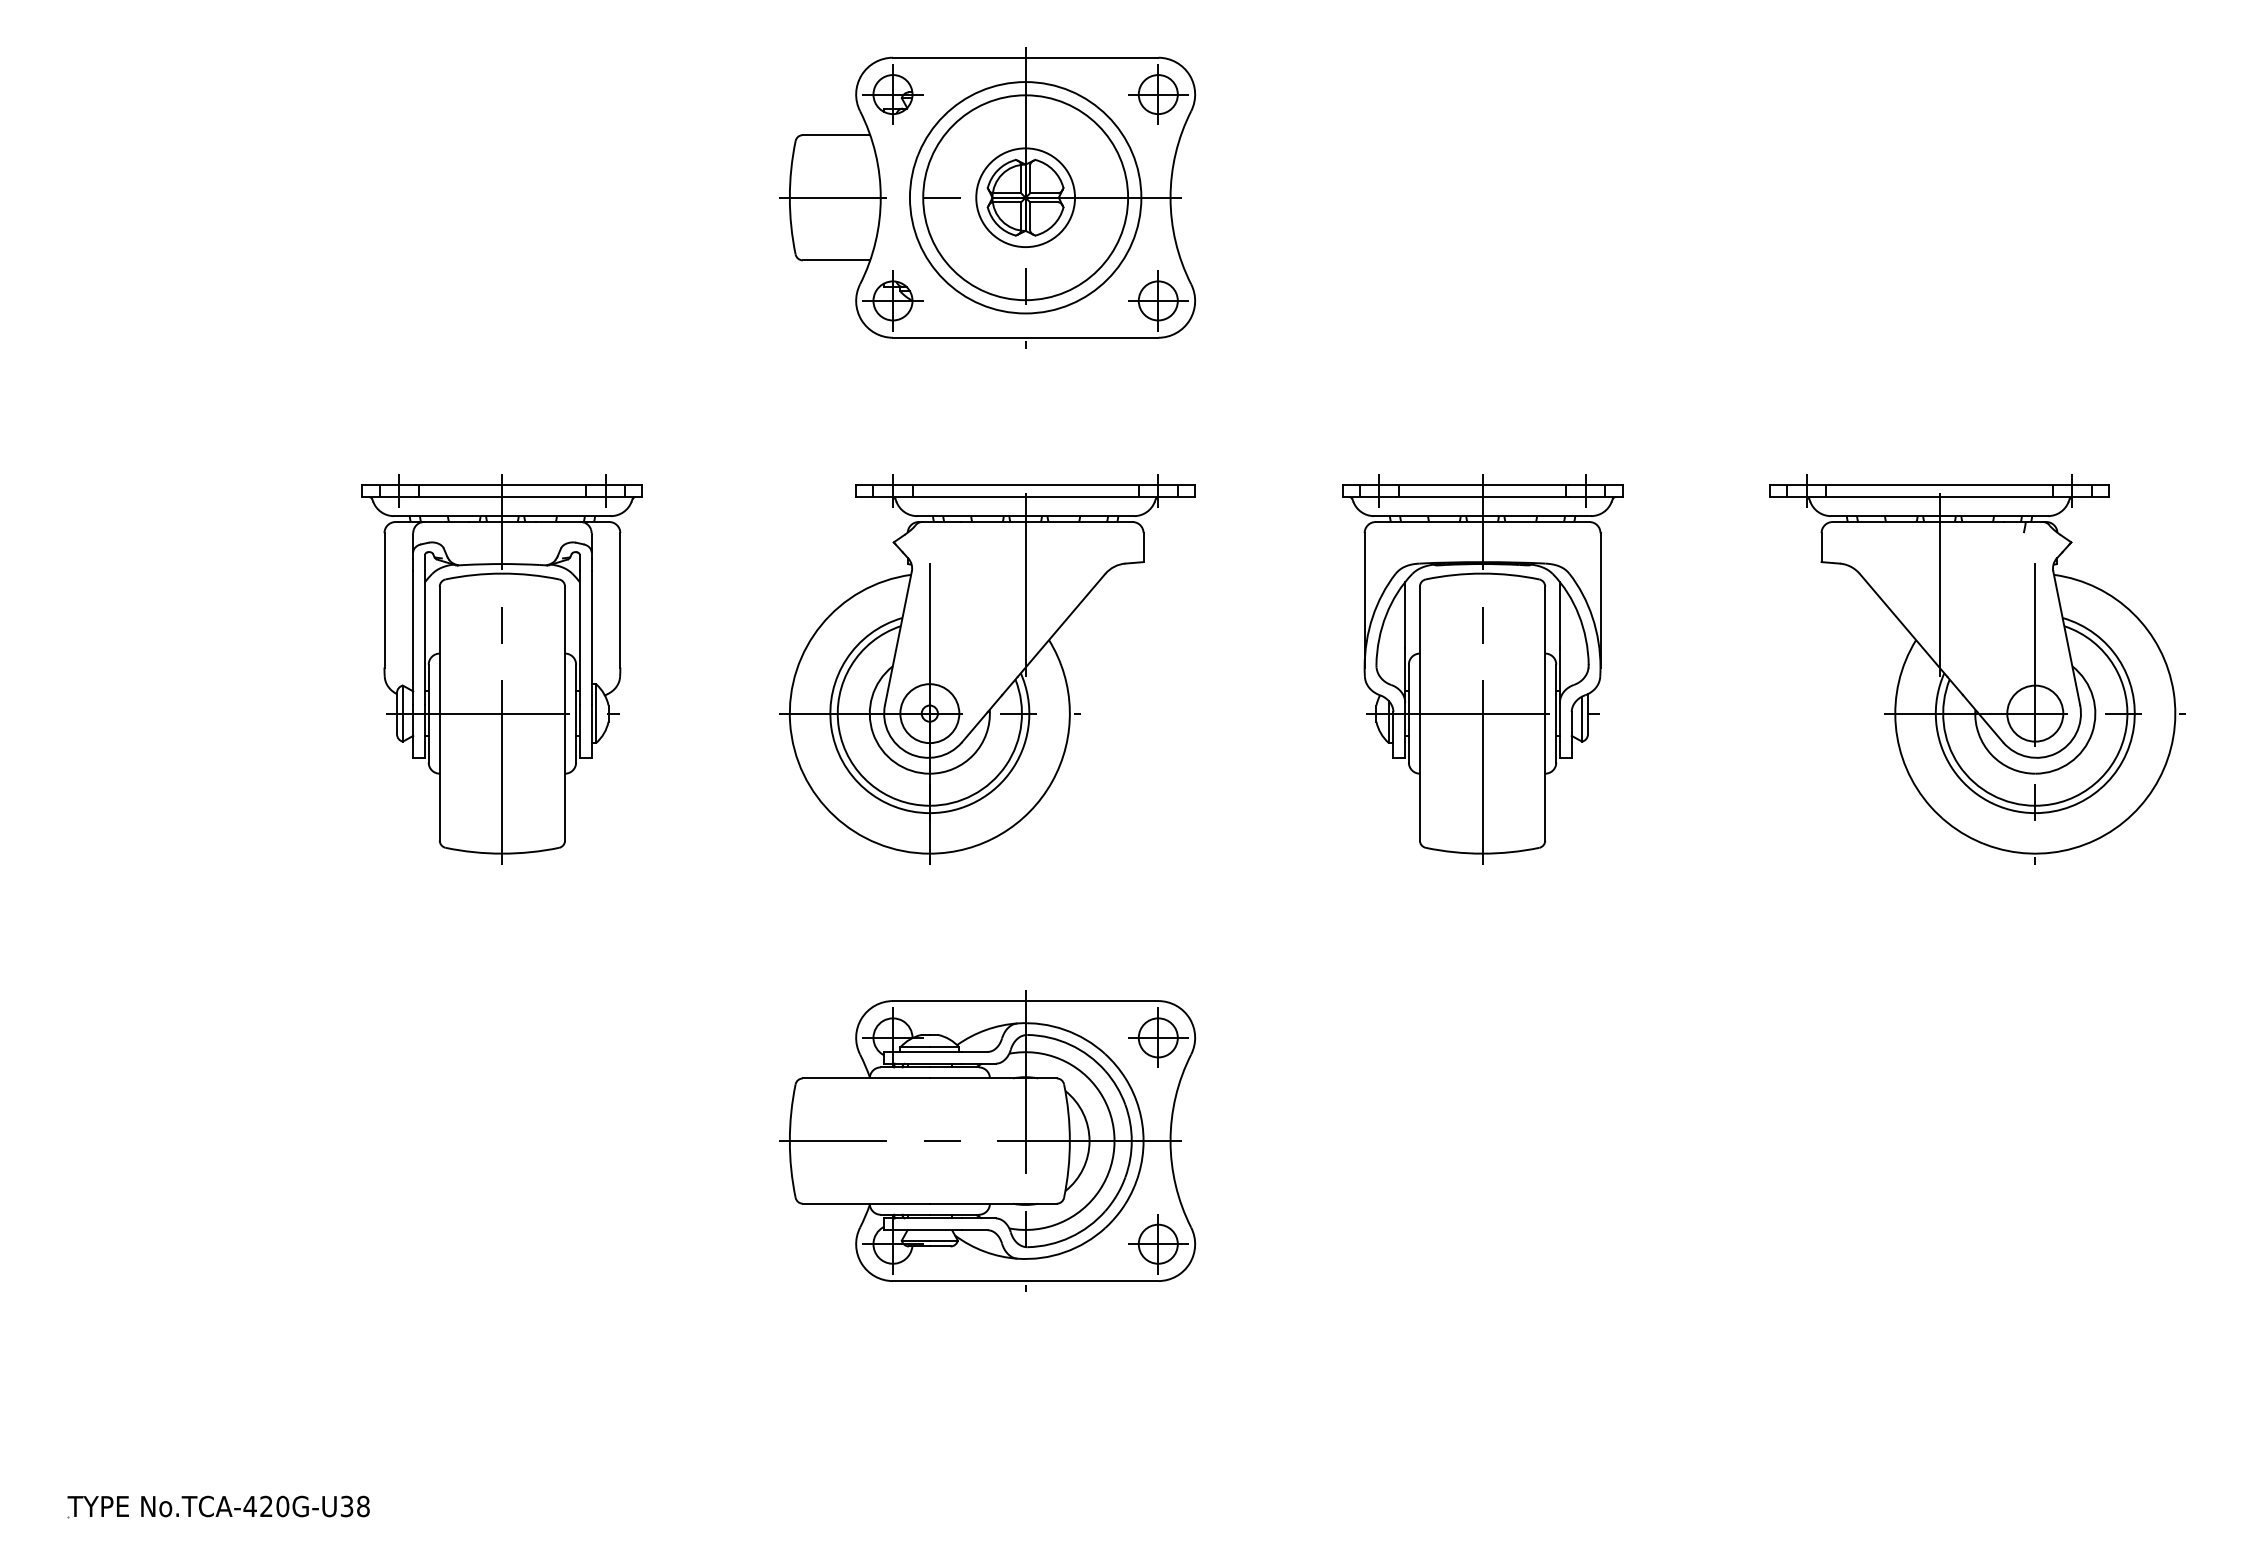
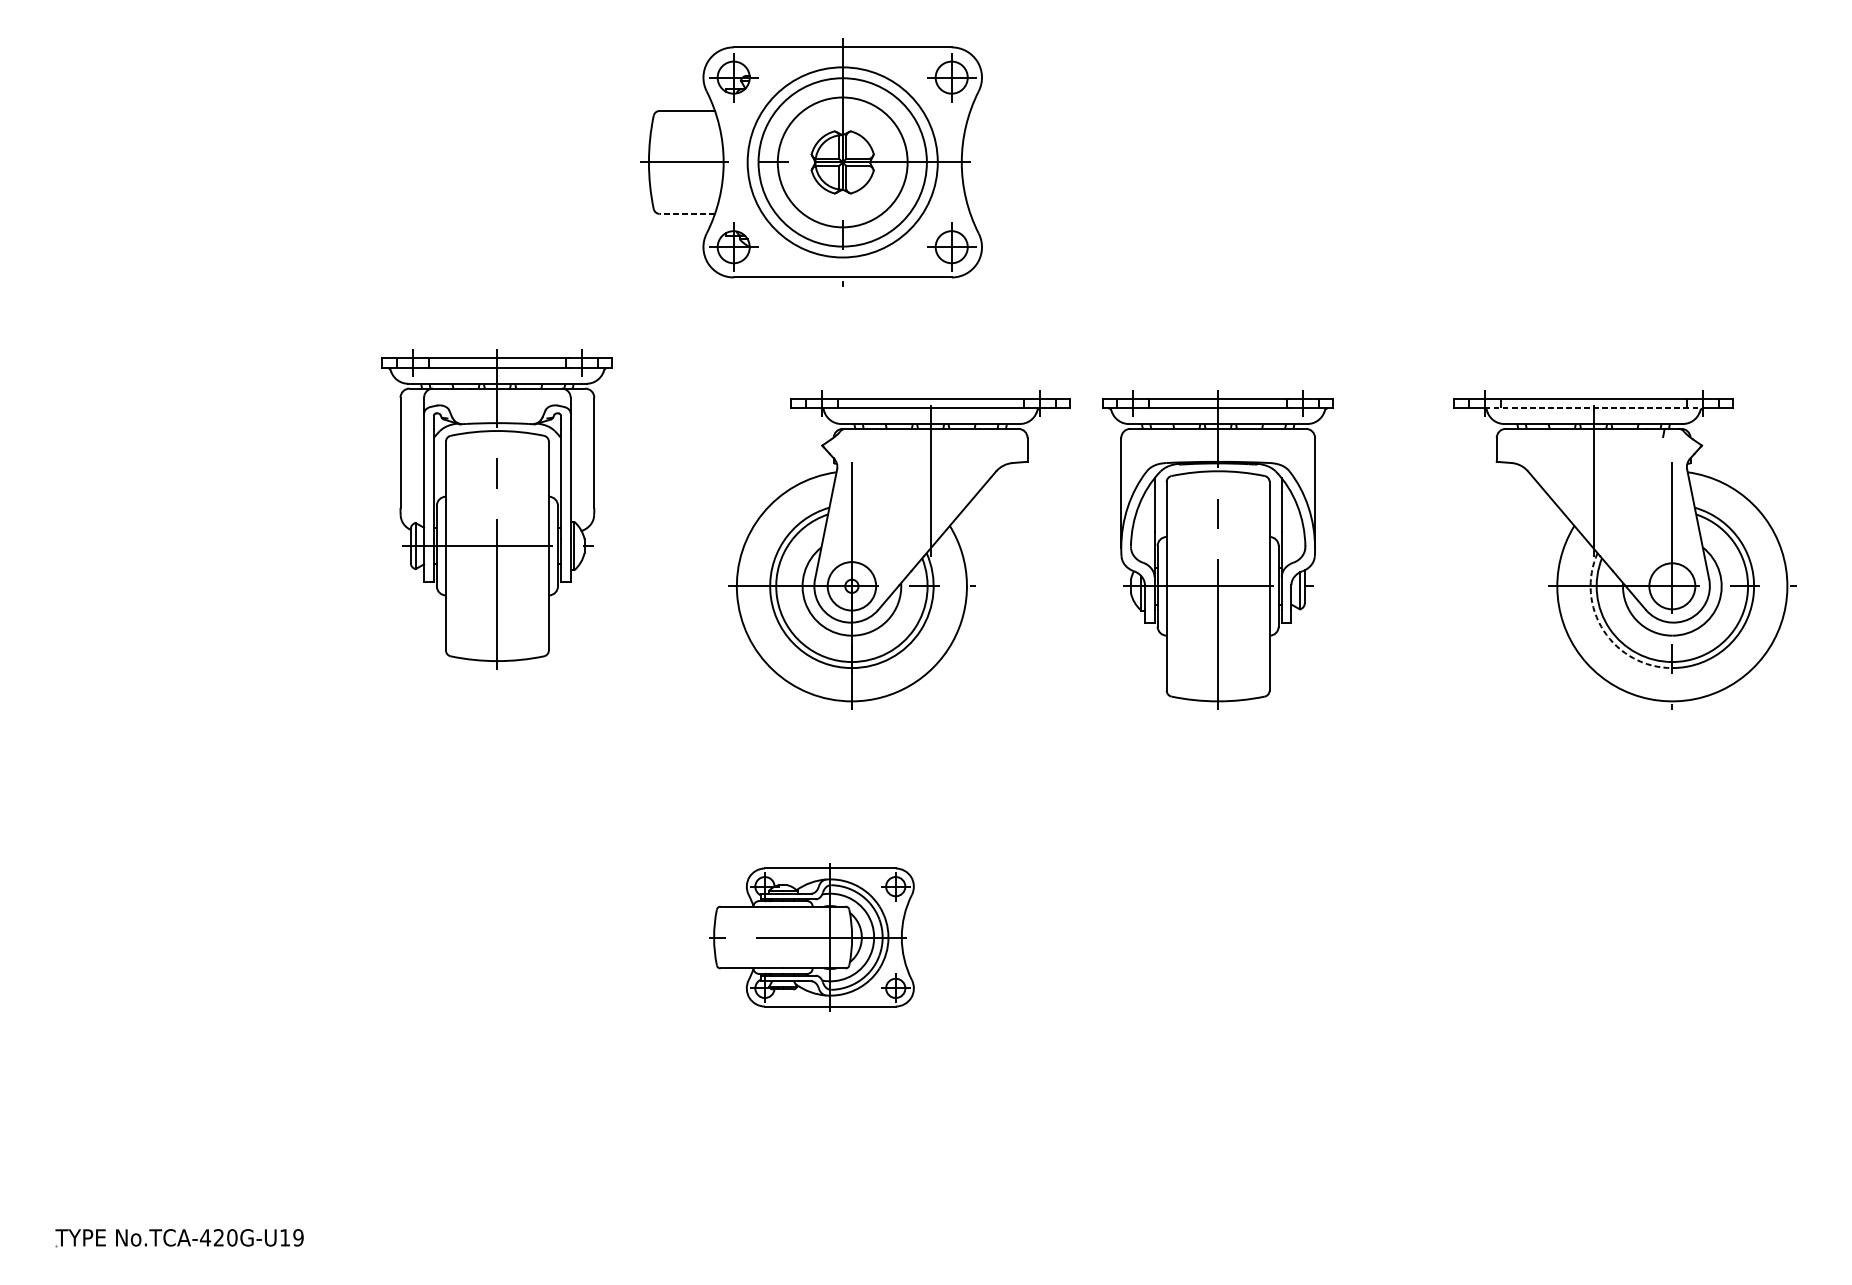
circle: (1025, 197) -> (842, 162), size x1.6
line: (836, 260) -> (687, 213), solid -> dashed
line: (1939, 496) -> (1593, 407), solid -> dashed
part: (501, 669) -> (496, 509), moved
part: (987, 669) -> (899, 550), moved
arc: (1951, 767) -> (1603, 630), solid -> dashed
part: (987, 1140) -> (811, 937), size x0.6
text: (355, 1506) -> (292, 1237), No.TCA-420G-U38 -> No.TCA-420G-U19

